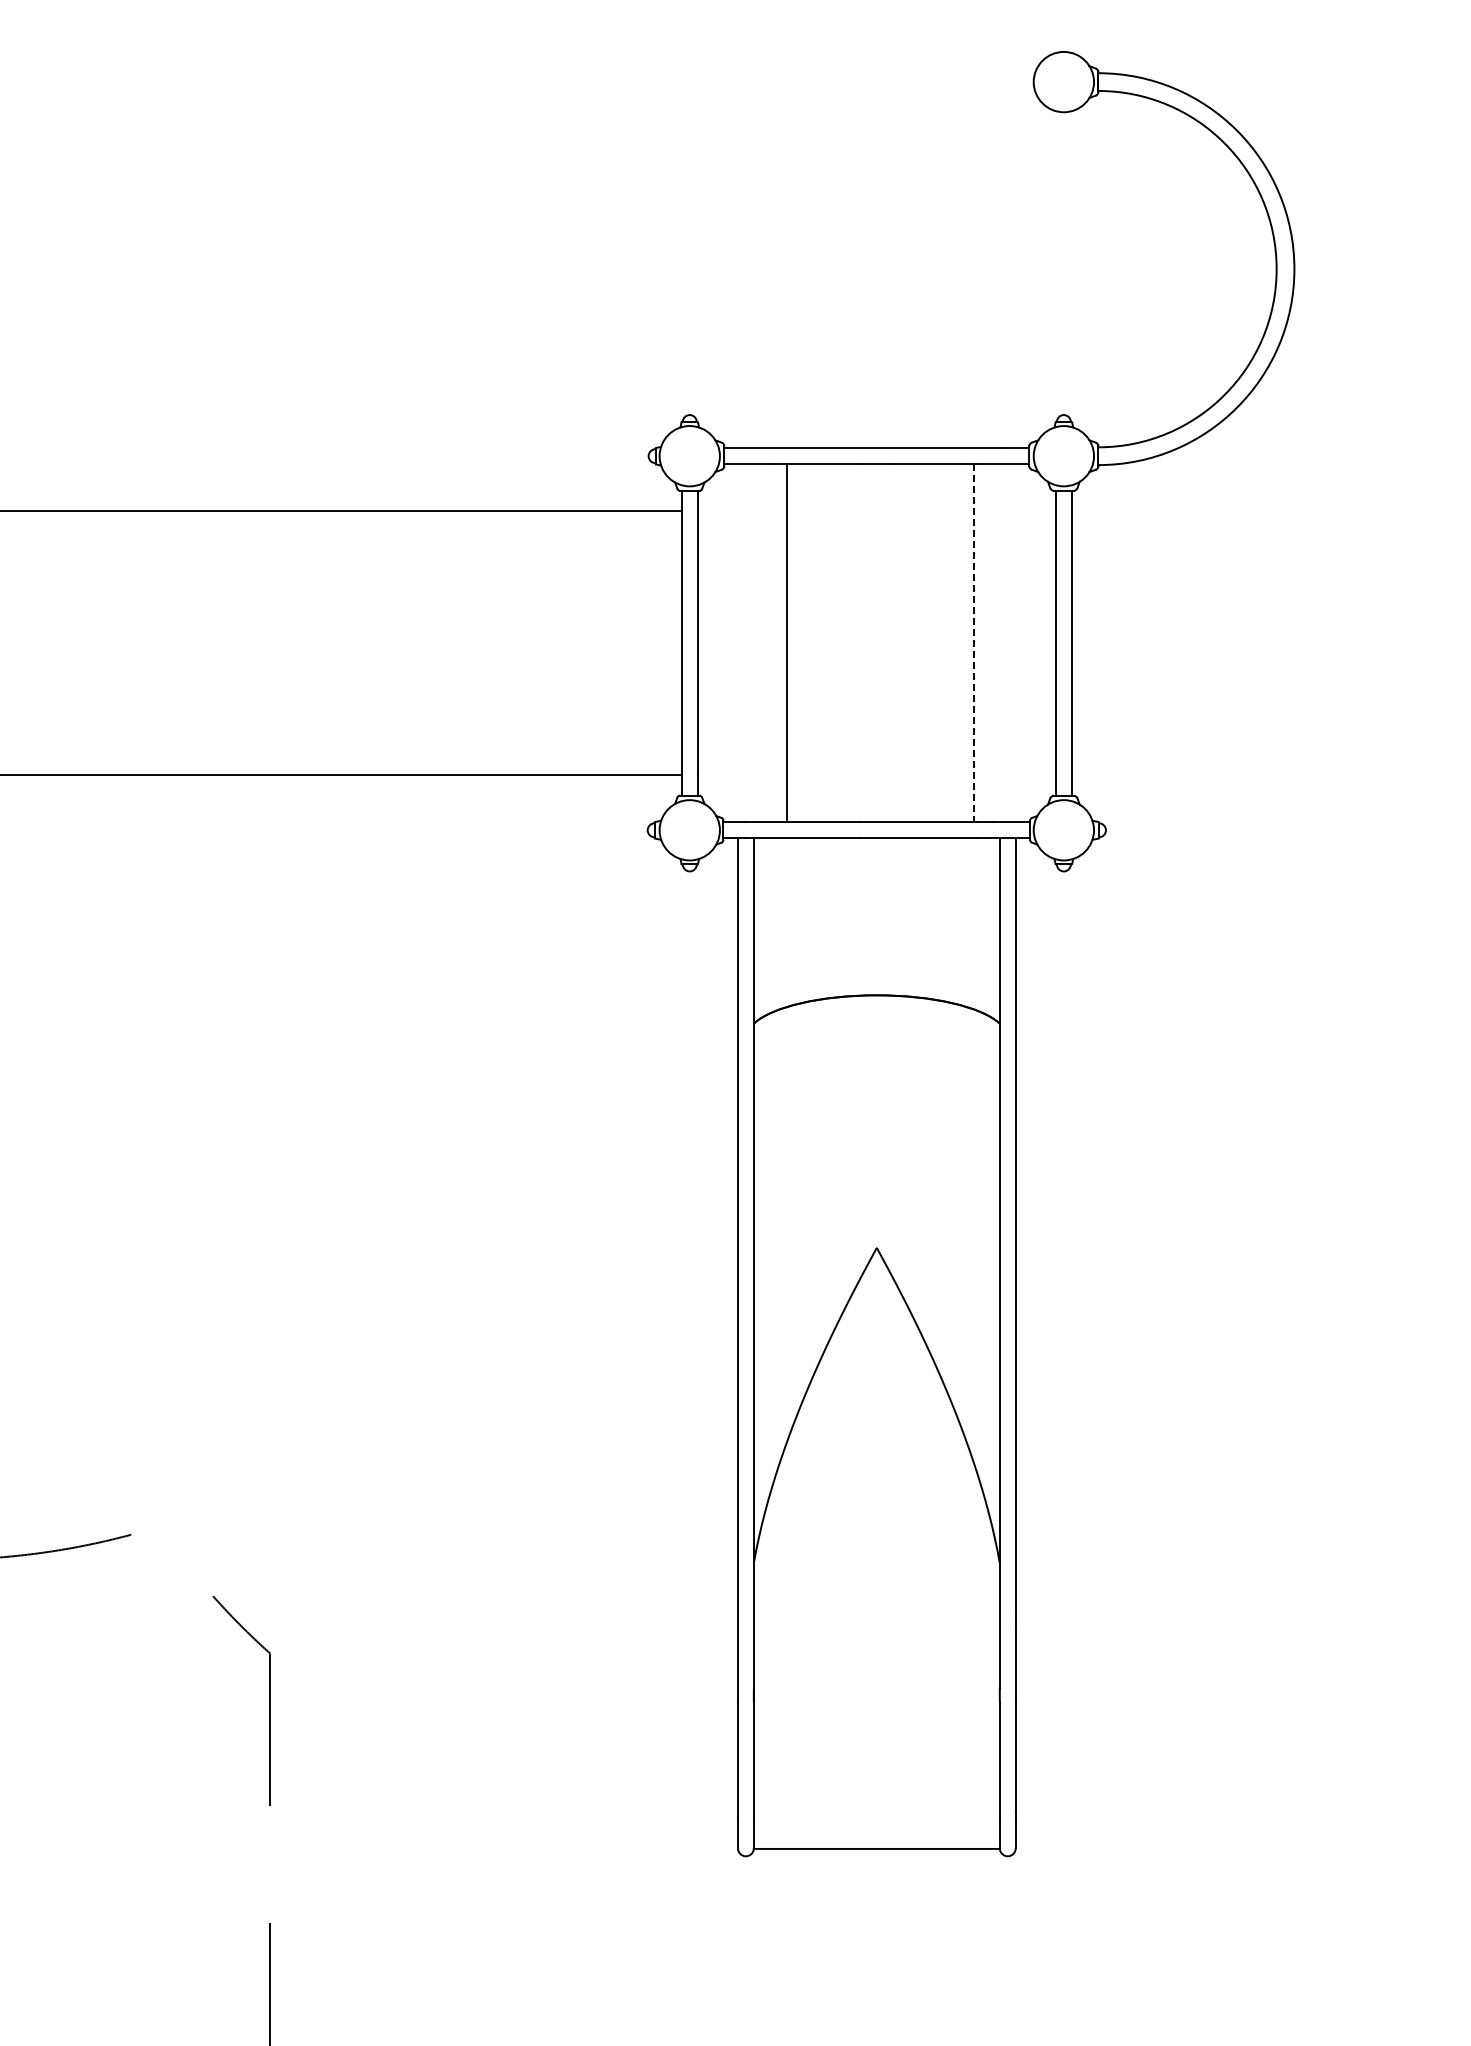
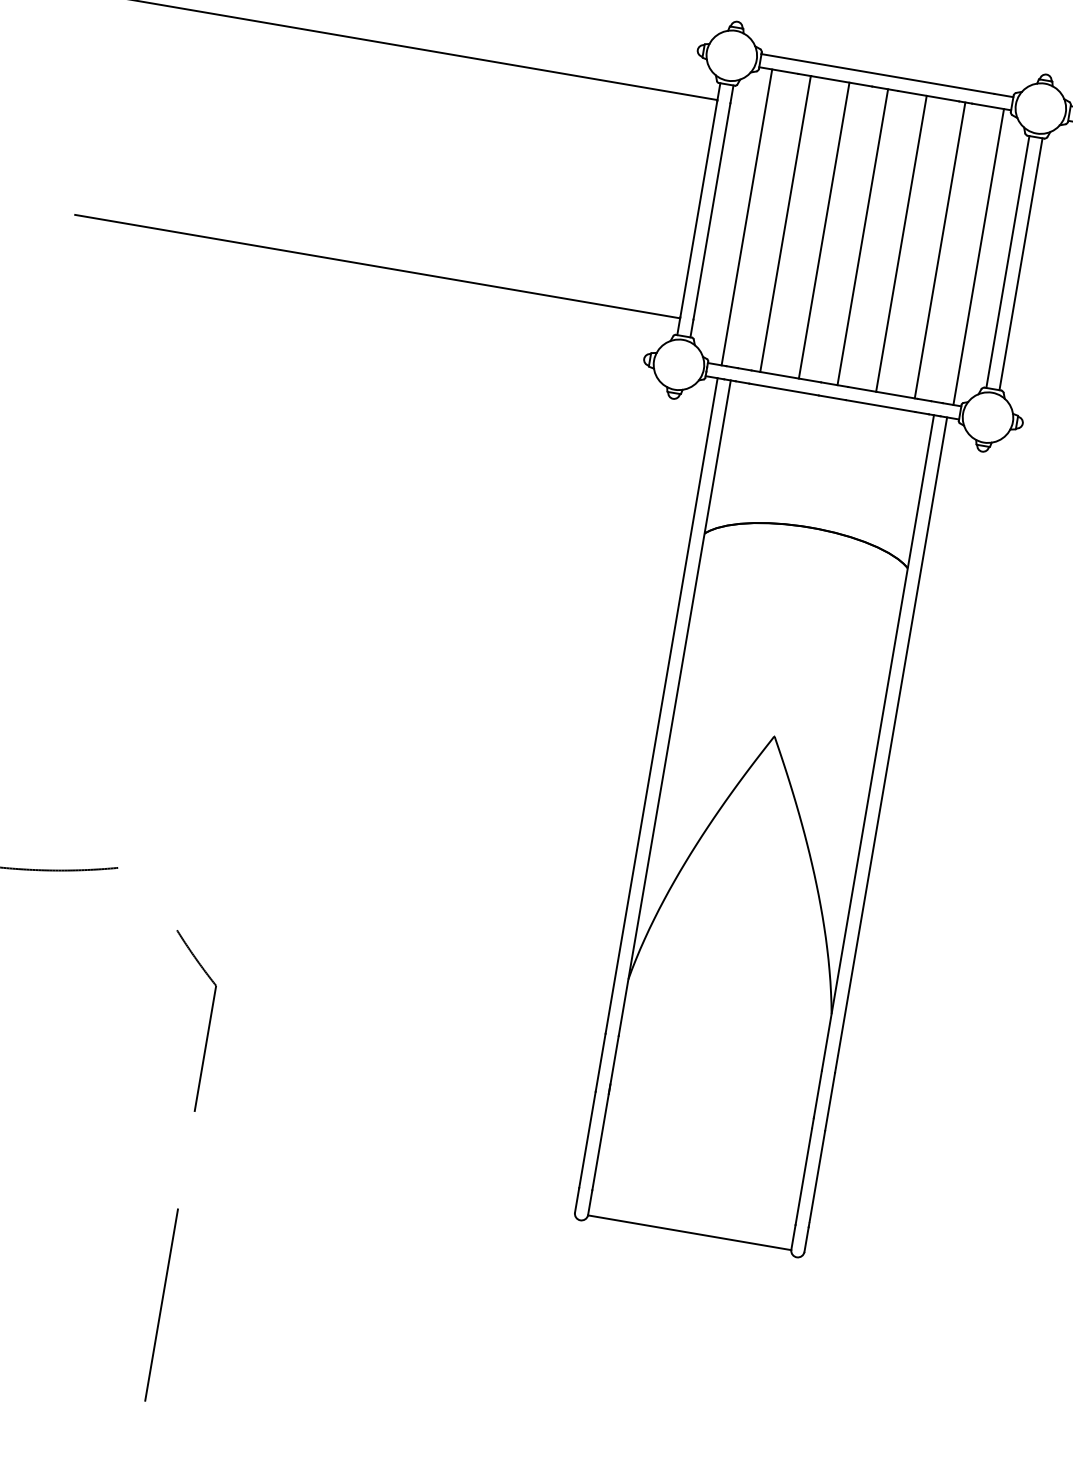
line: (740, 643) -> (747, 217), added
line: (833, 643) -> (824, 230), added
line: (880, 643) -> (862, 237), added
line: (927, 643) -> (901, 244), added
line: (973, 643) -> (939, 250), dashed -> solid
line: (1020, 643) -> (978, 257), added

